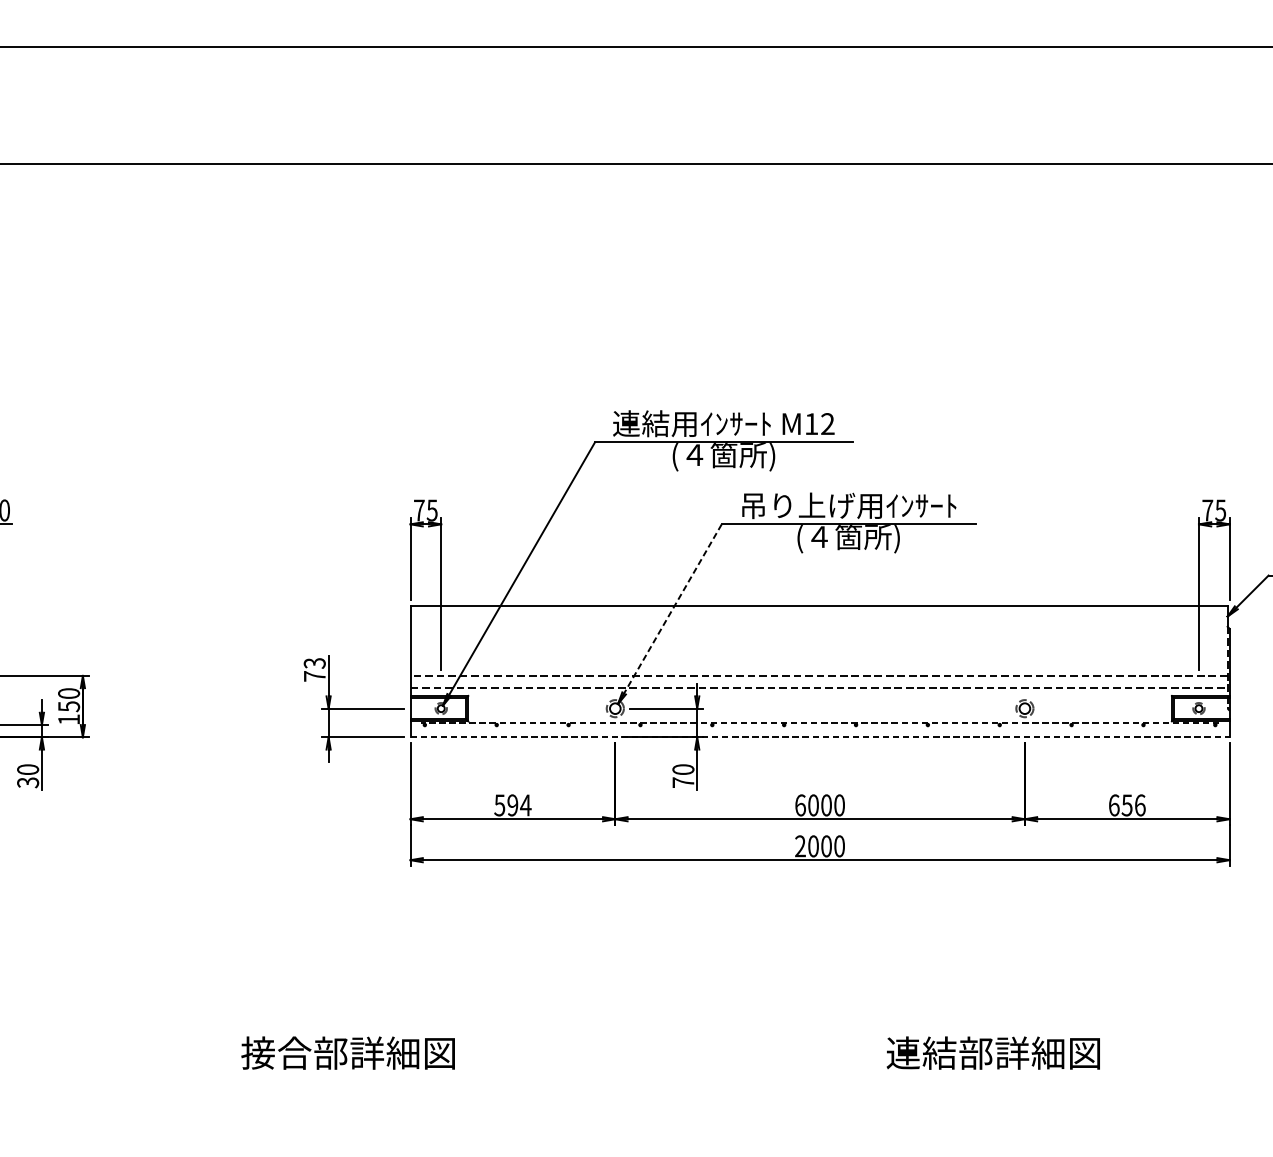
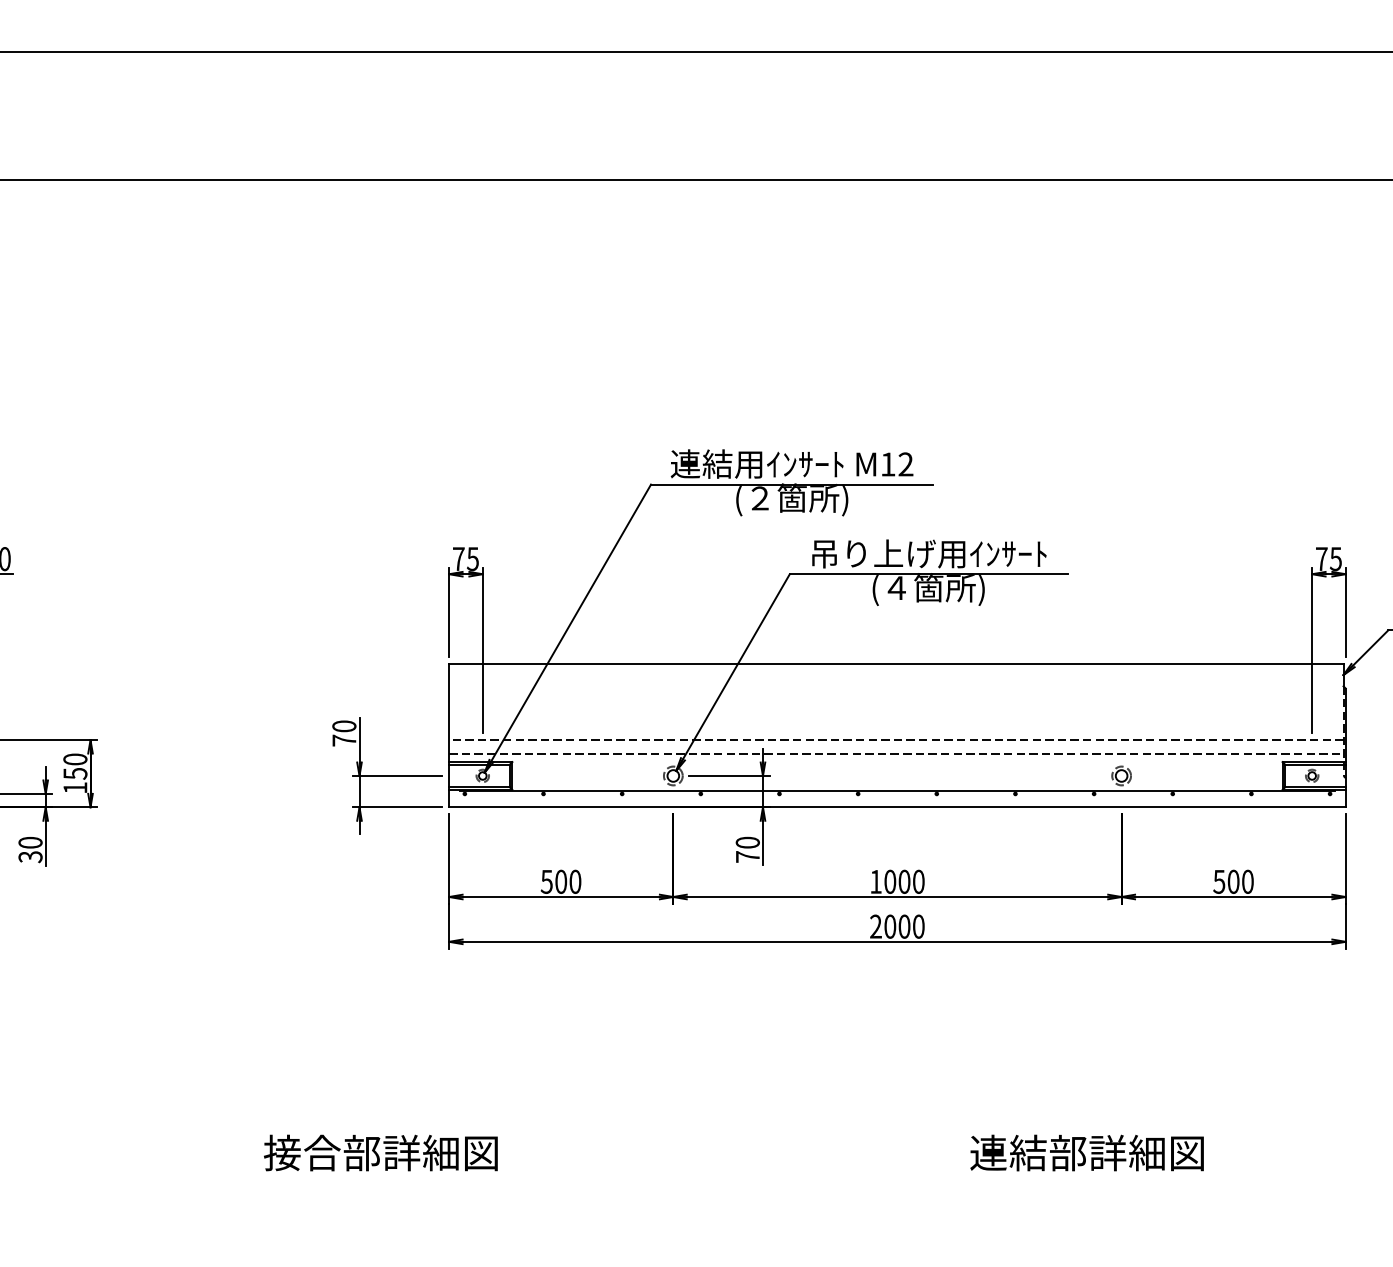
text: (694, 455) -> (760, 498), (４箇所) -> (２箇所)
line: (670, 614) -> (733, 672), dashed -> solid
text: (314, 663) -> (344, 726), 73 -> 70
line: (819, 722) -> (896, 791), dashed -> solid
line: (820, 737) -> (897, 807), dashed -> solid
text: (519, 805) -> (568, 881), 594 -> 500
text: (800, 805) -> (876, 881), 6000 -> 1000
text: (1127, 805) -> (1233, 881), 656 -> 500

